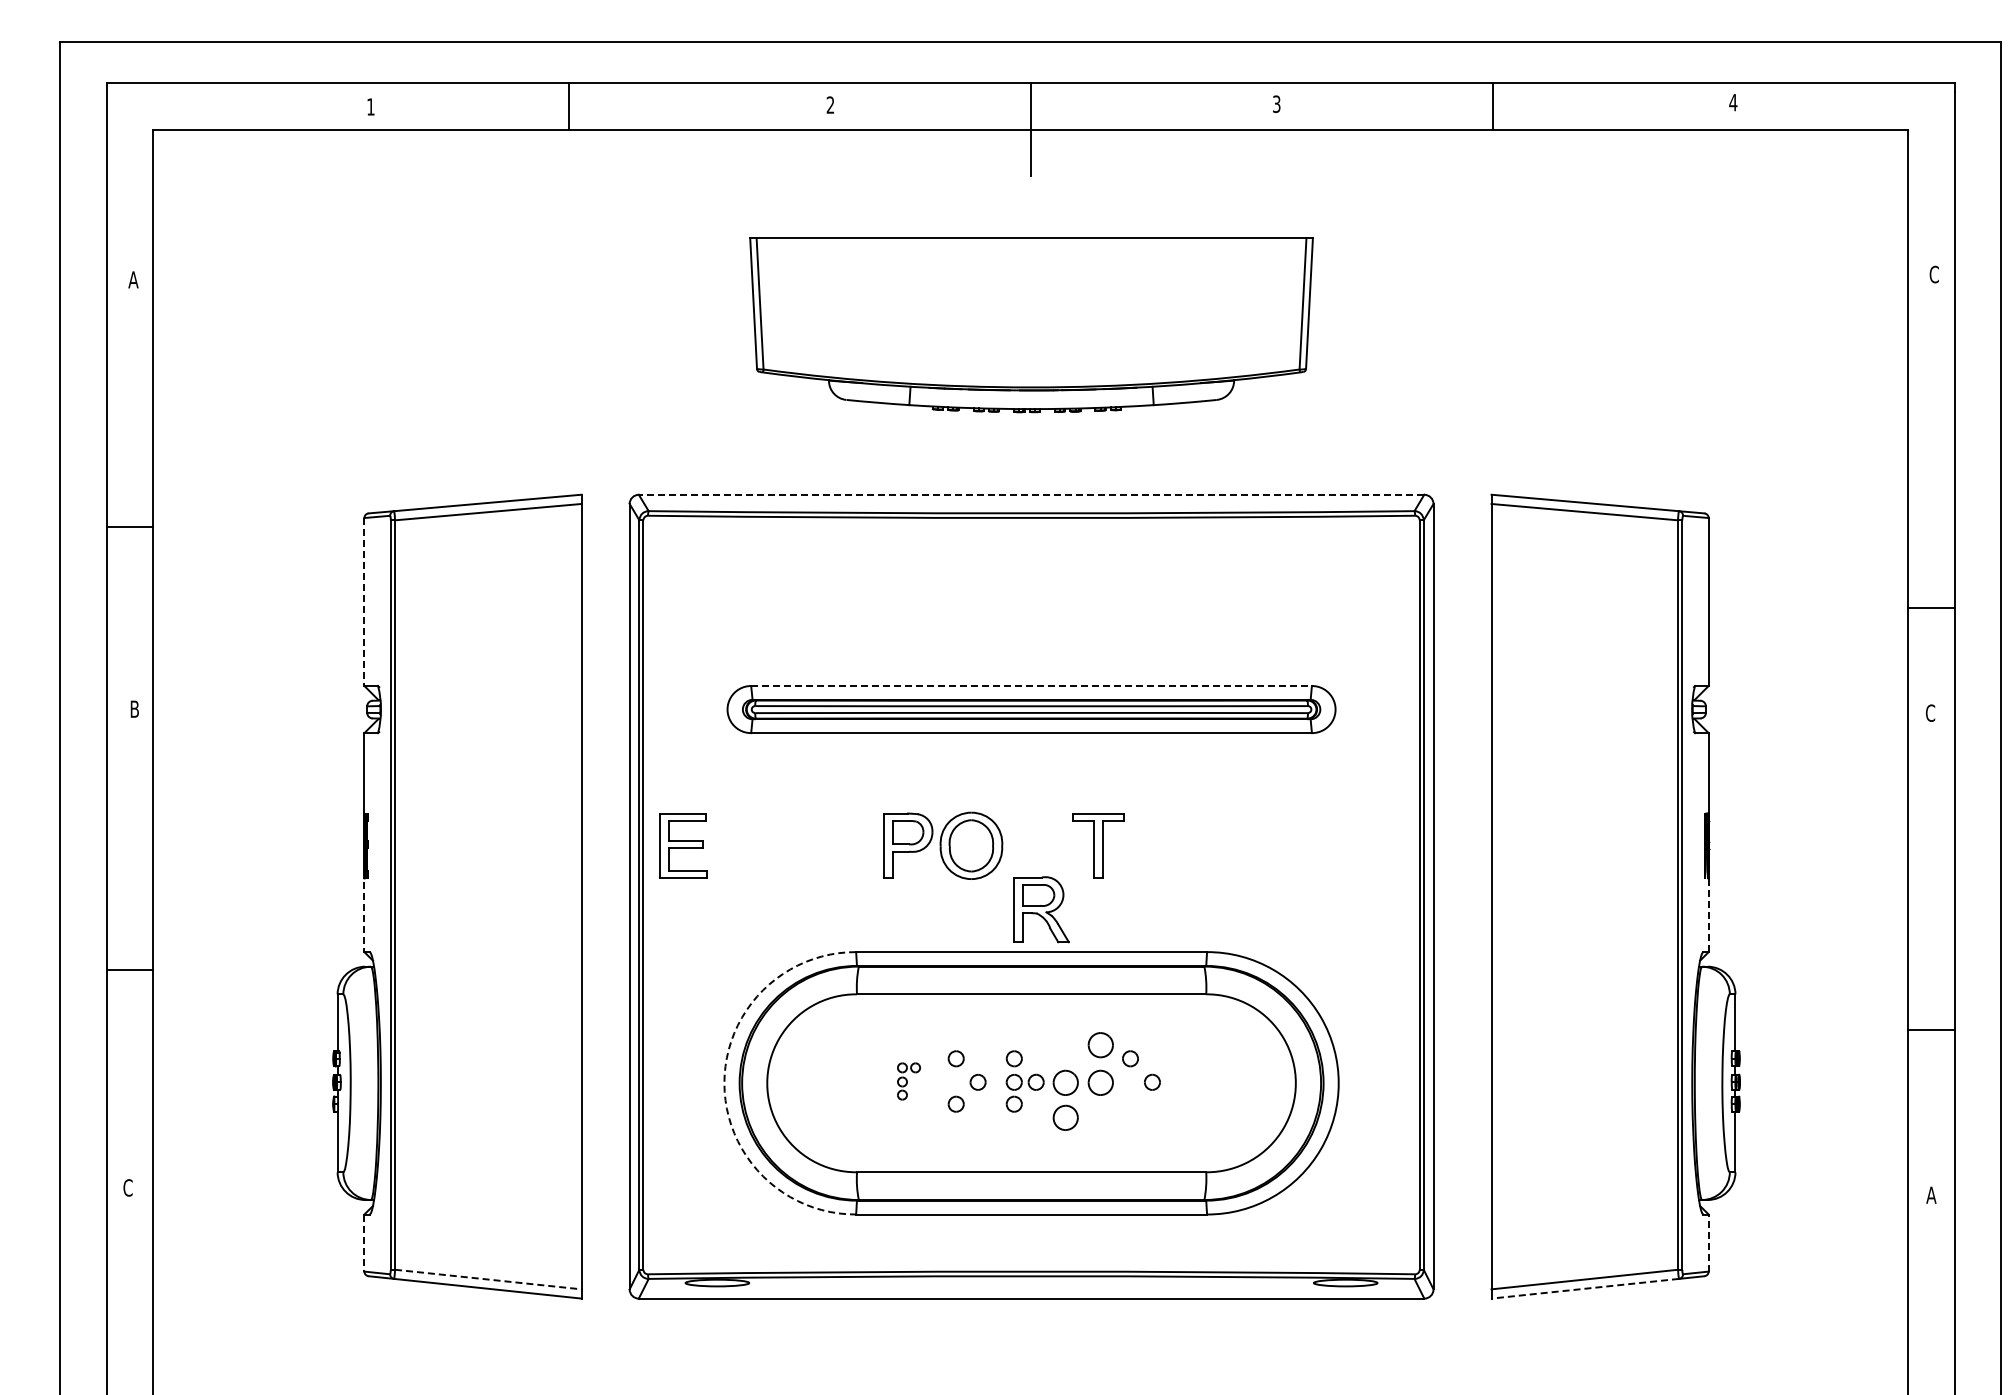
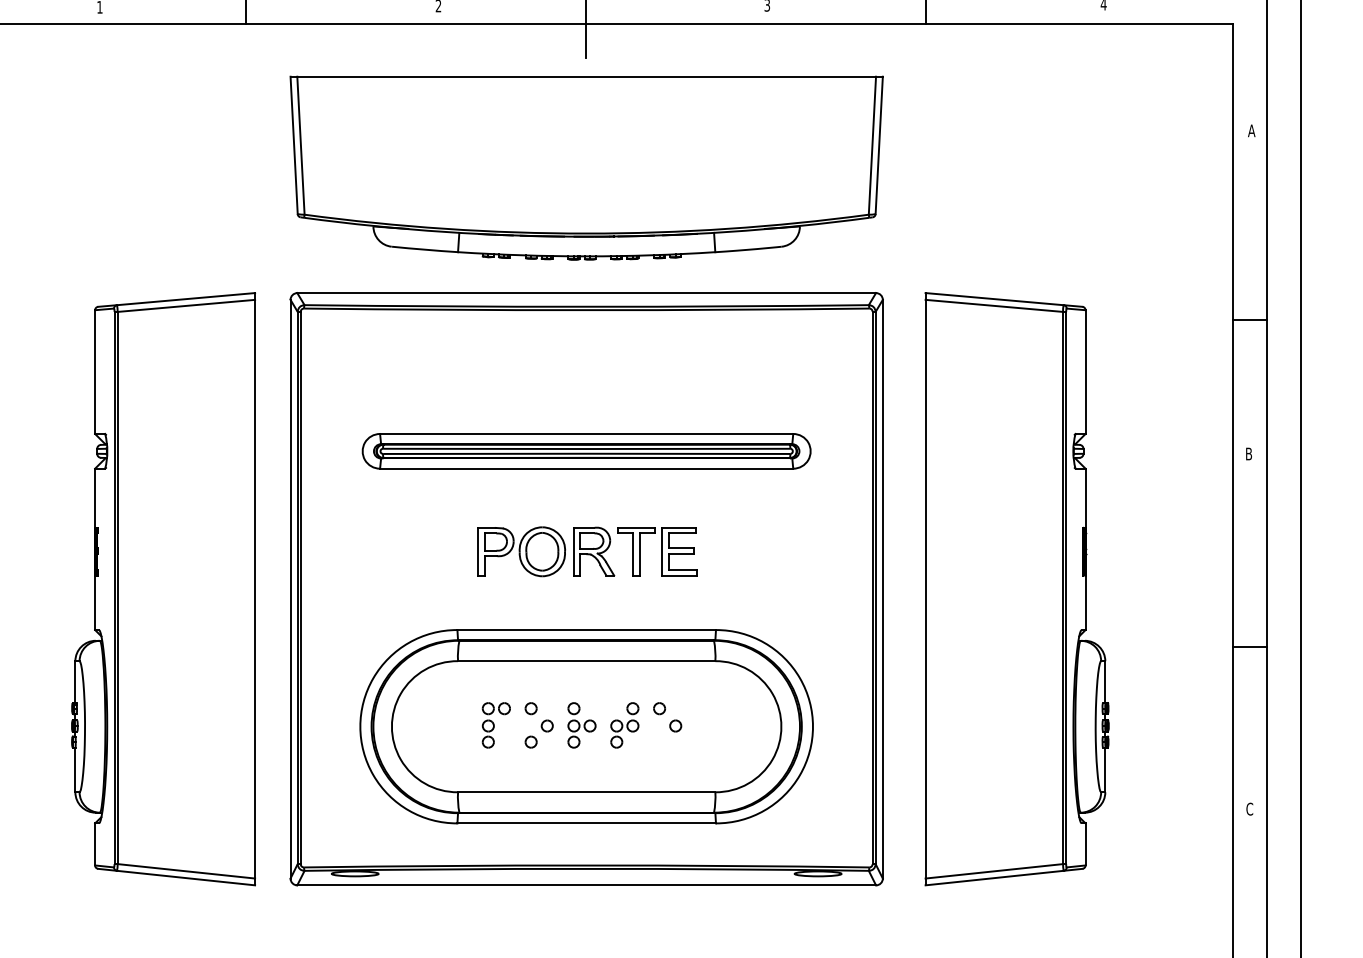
text: (1934, 274) -> (1251, 130), C -> A
part: (1031, 325) -> (586, 168), size x1.43
line: (1031, 494) -> (586, 292), dashed -> solid
line: (364, 602) -> (95, 372), dashed -> solid
line: (1931, 607) -> (1249, 320), moved
line: (1032, 686) -> (587, 434), dashed -> solid
text: (1930, 712) -> (1249, 453), C -> B
part: (683, 845) -> (679, 551), moved
part: (1041, 909) -> (593, 551), moved
line: (364, 912) -> (95, 600), dashed -> solid
line: (1708, 915) -> (1085, 603), dashed -> solid
line: (1931, 1030) -> (1249, 647), moved
part: (908, 1081) -> (496, 725), size x1.67
part: (1083, 1081) -> (624, 725), size x0.62
arc: (724, 1083) -> (360, 726), dashed -> solid
text: (1931, 1194) -> (1249, 808), A -> C
line: (364, 1243) -> (95, 844), dashed -> solid
line: (1708, 1243) -> (1085, 844), dashed -> solid
line: (488, 1279) -> (186, 871), dashed -> solid
line: (1584, 1288) -> (994, 877), dashed -> solid

